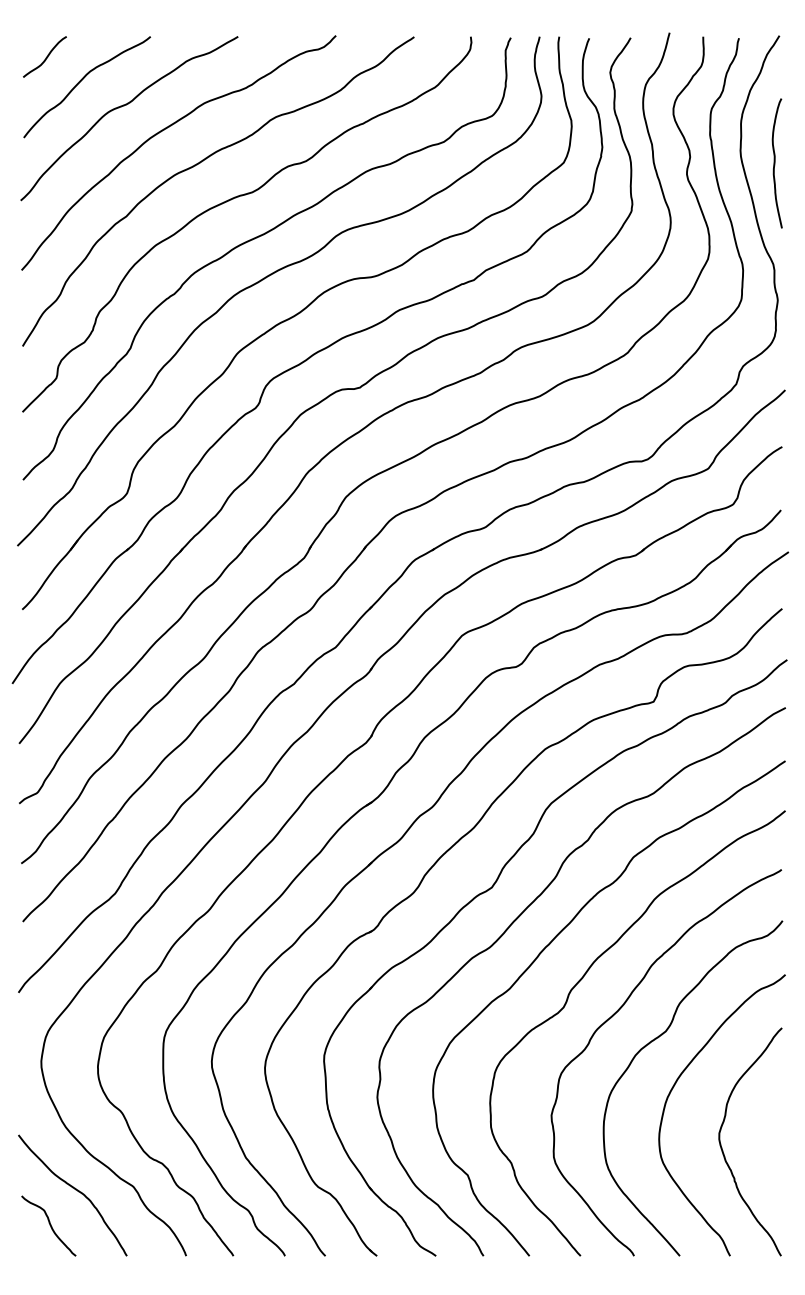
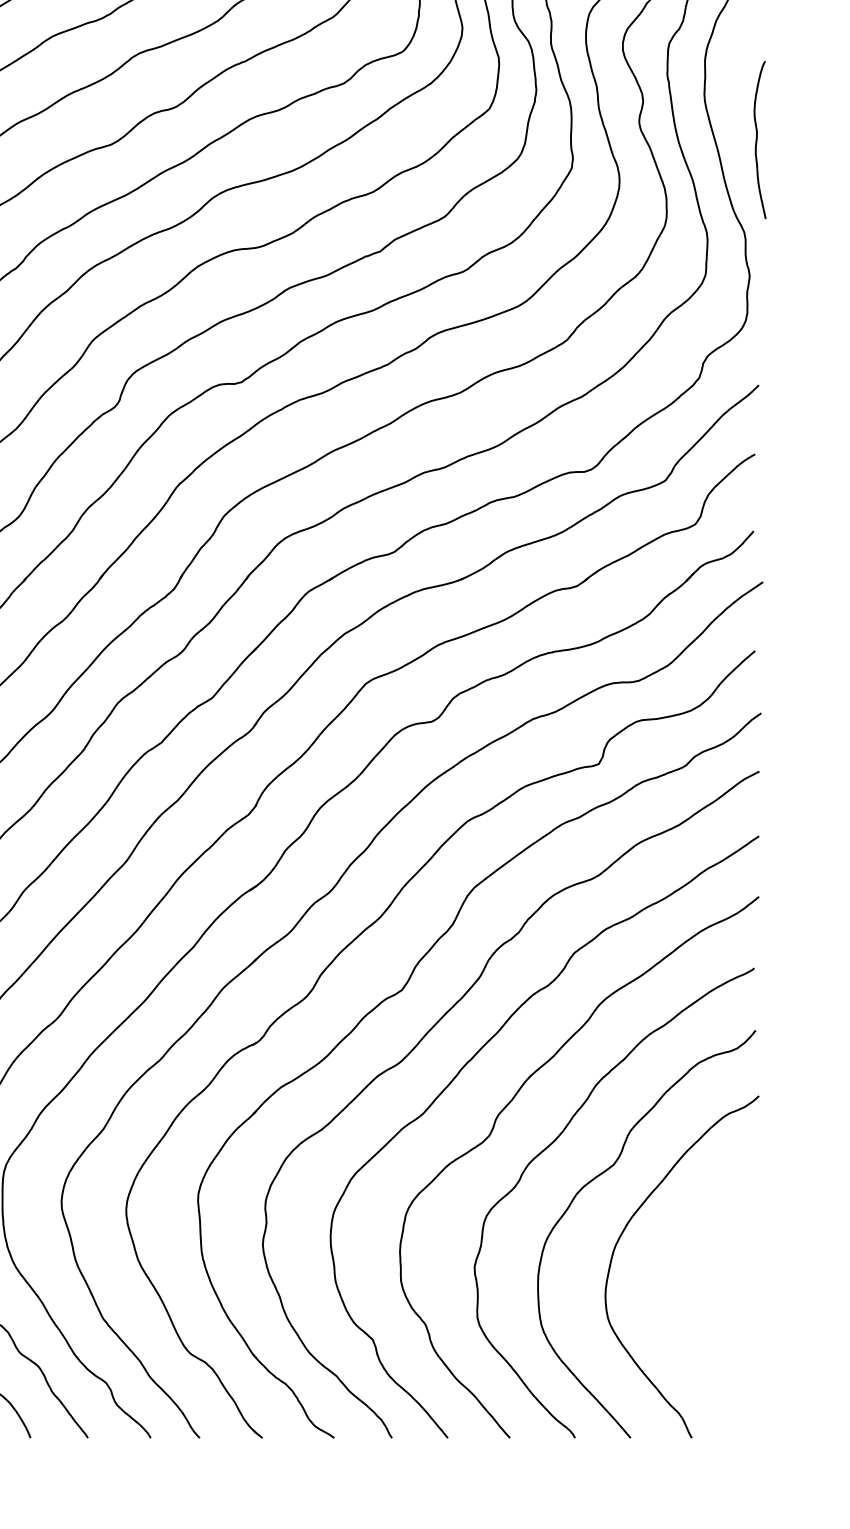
curve: (775, 163) -> (757, 140), moved
curve: (723, 1150) -> (683, 1309), removed

